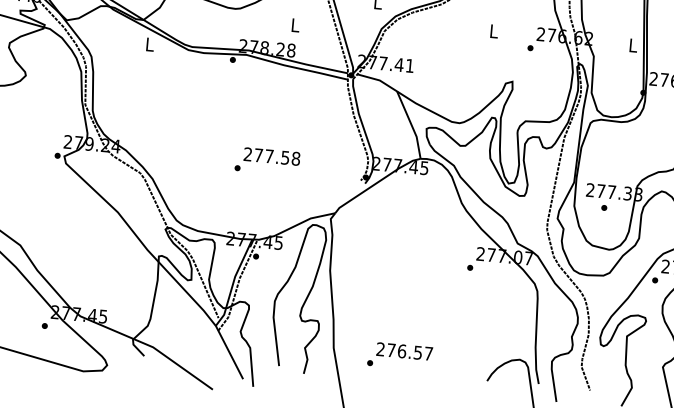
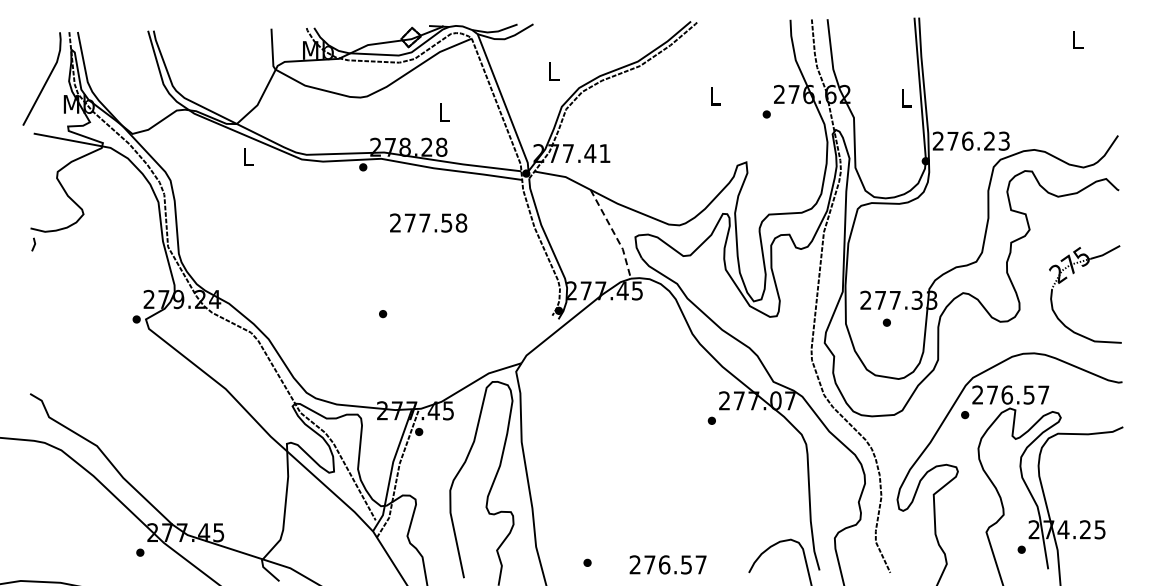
line: (411, 124) -> (614, 233), solid -> dashed
text: (272, 156) -> (428, 222), moved
text: (404, 351) -> (667, 564), moved

